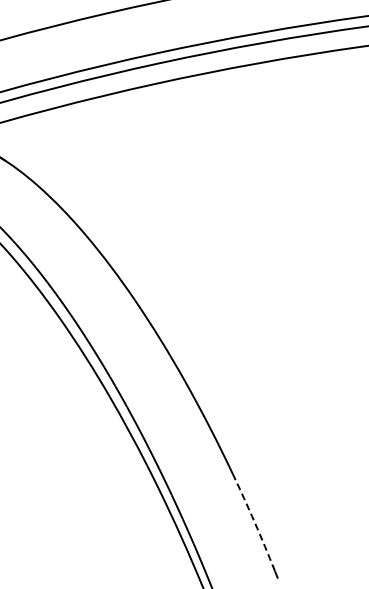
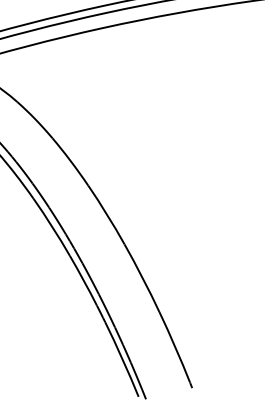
arc: (254, 522) -> (175, 347), dashed -> solid

